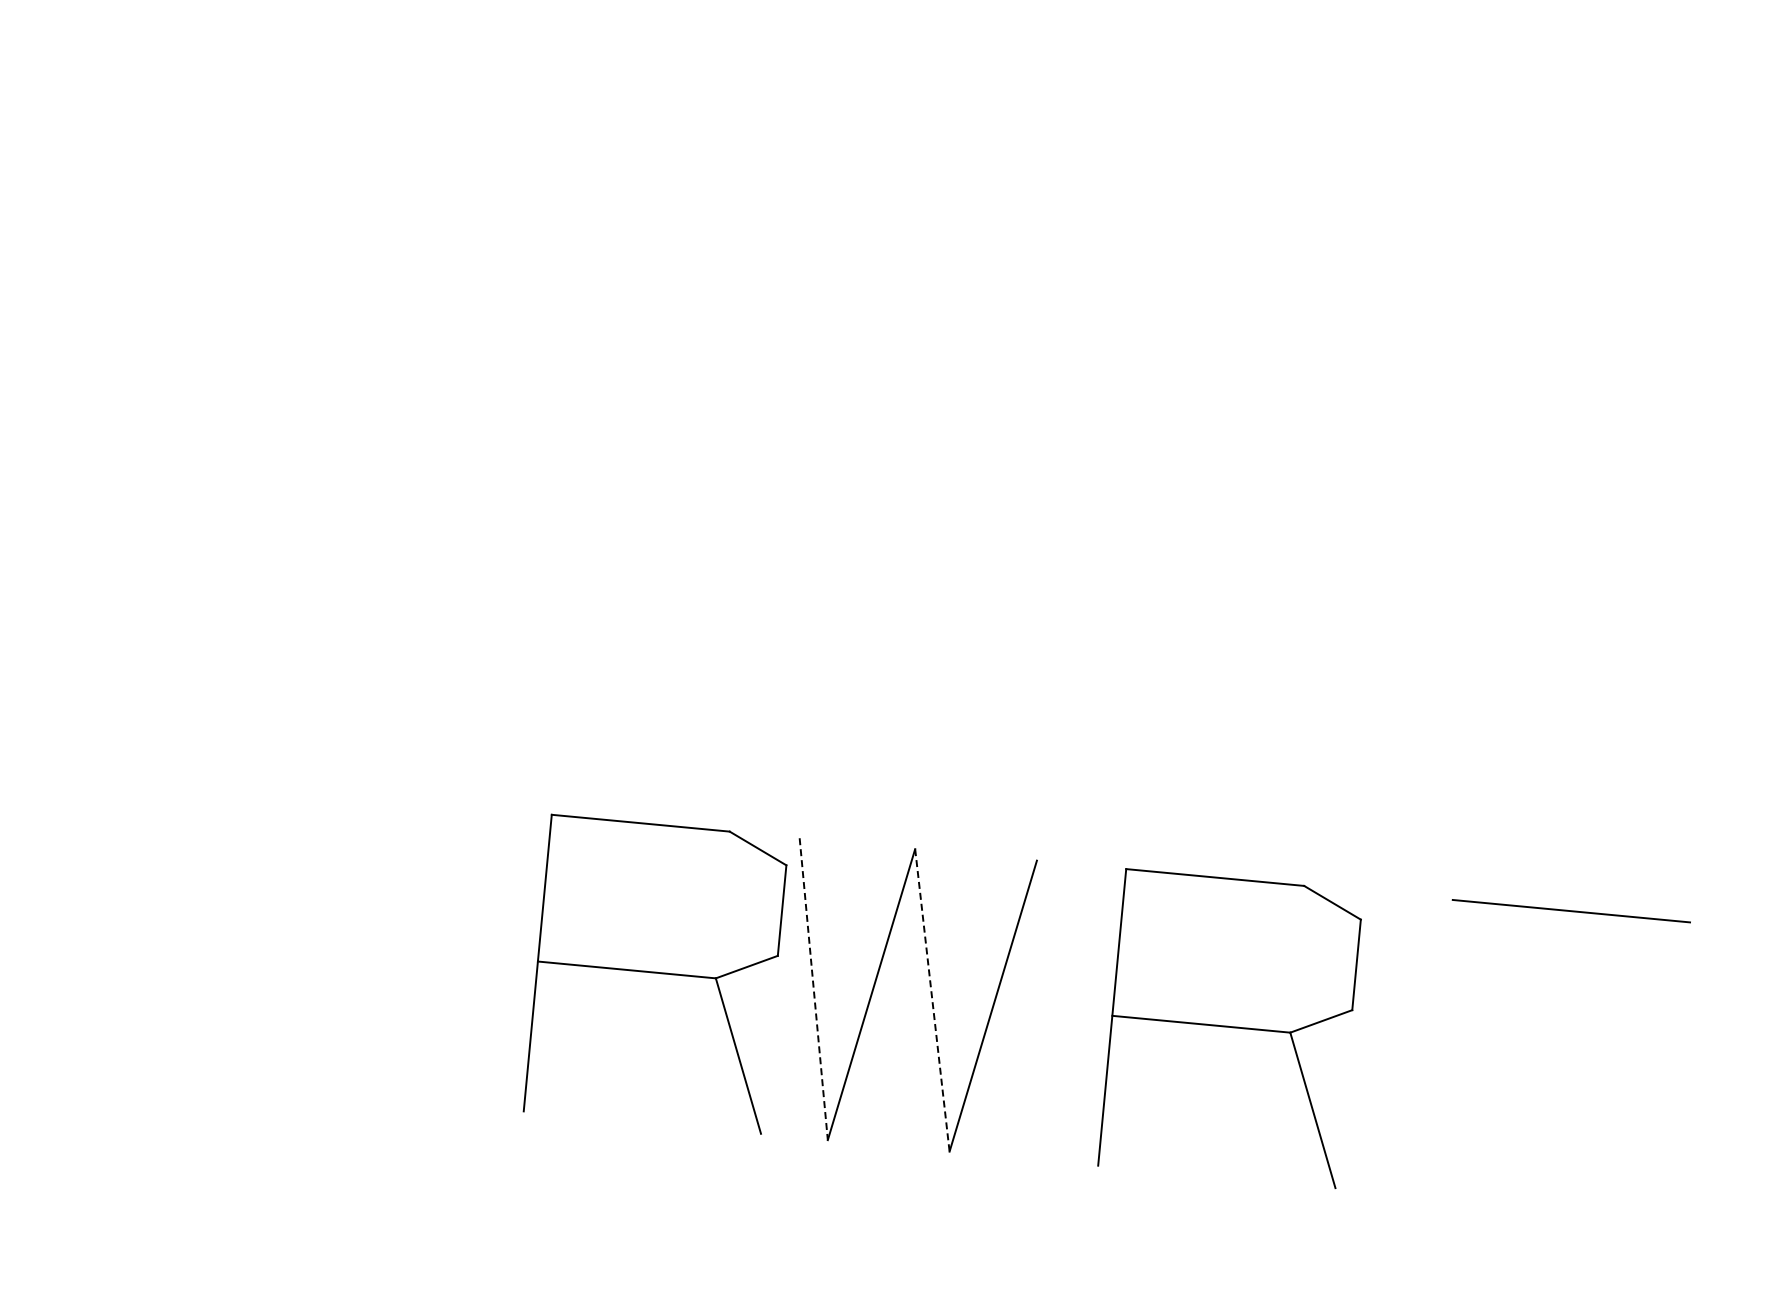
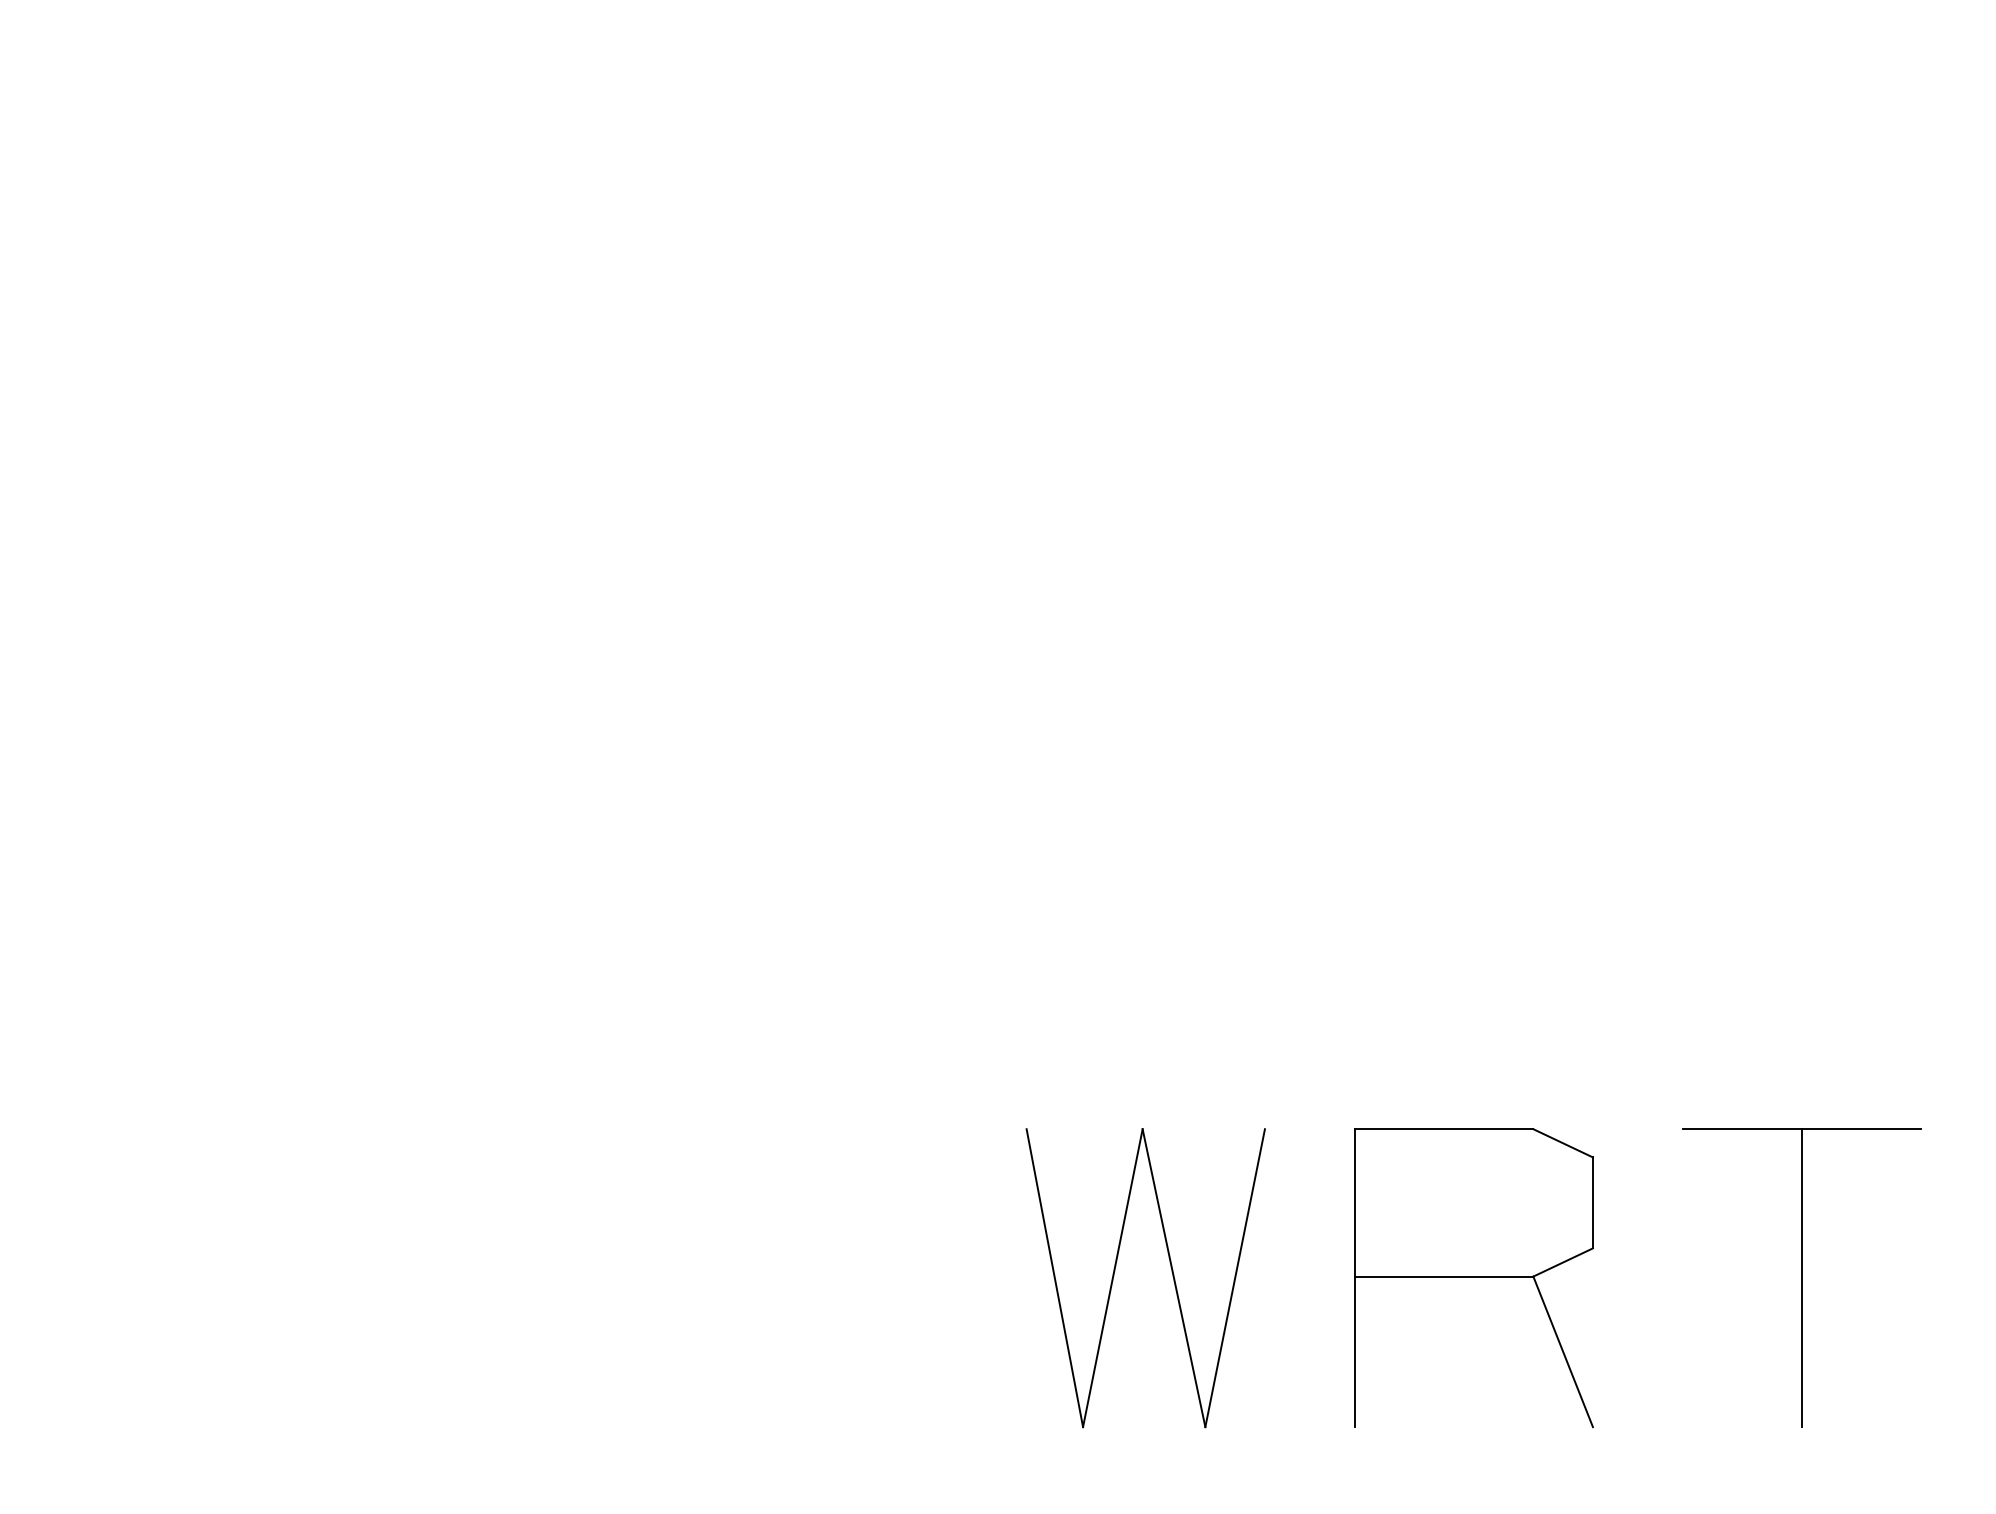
part: (656, 974) -> (896, 1278), removed
line: (813, 989) -> (1054, 1278), dashed -> solid
line: (932, 1000) -> (1174, 1278), dashed -> solid
line: (1557, 1059) -> (1801, 1278), added

